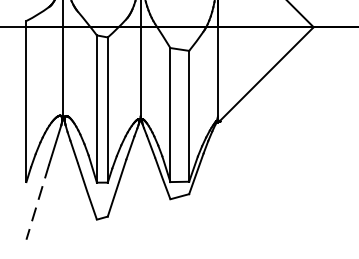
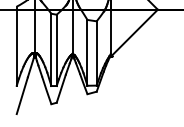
line: (38, 203) -> (22, 96), dashed -> solid

